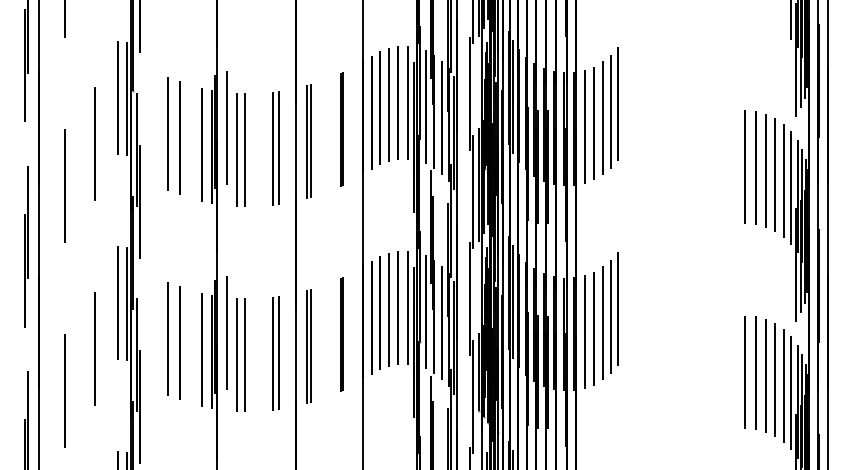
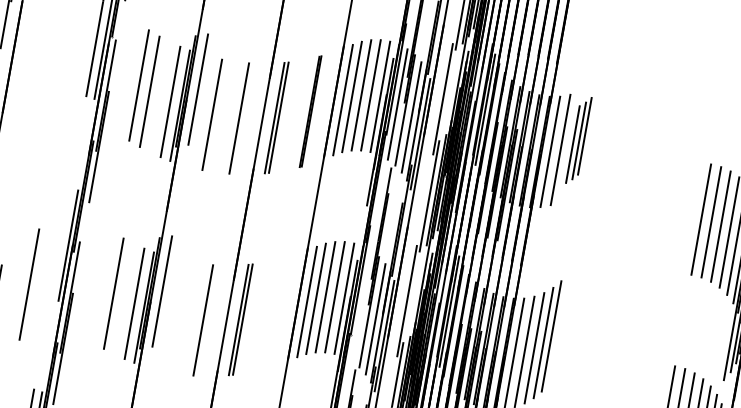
part: (610, 110) -> (578, 139), size x0.7
line: (95, 144) -> (65, 83), removed
line: (278, 148) -> (245, 119), removed
line: (237, 149) -> (204, 112), removed
line: (64, 186) -> (27, 119), removed
line: (117, 302) -> (59, 242), removed
line: (426, 312) -> (362, 306), removed
line: (341, 334) -> (274, 313), removed
line: (168, 338) -> (103, 286), removed
line: (278, 353) -> (209, 320), removed
part: (240, 354) -> (171, 315), removed

